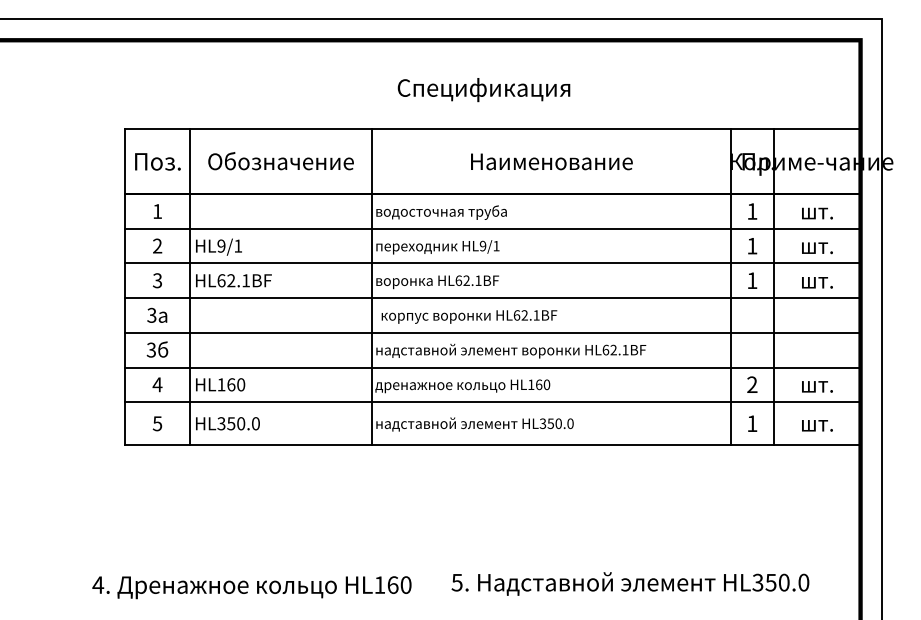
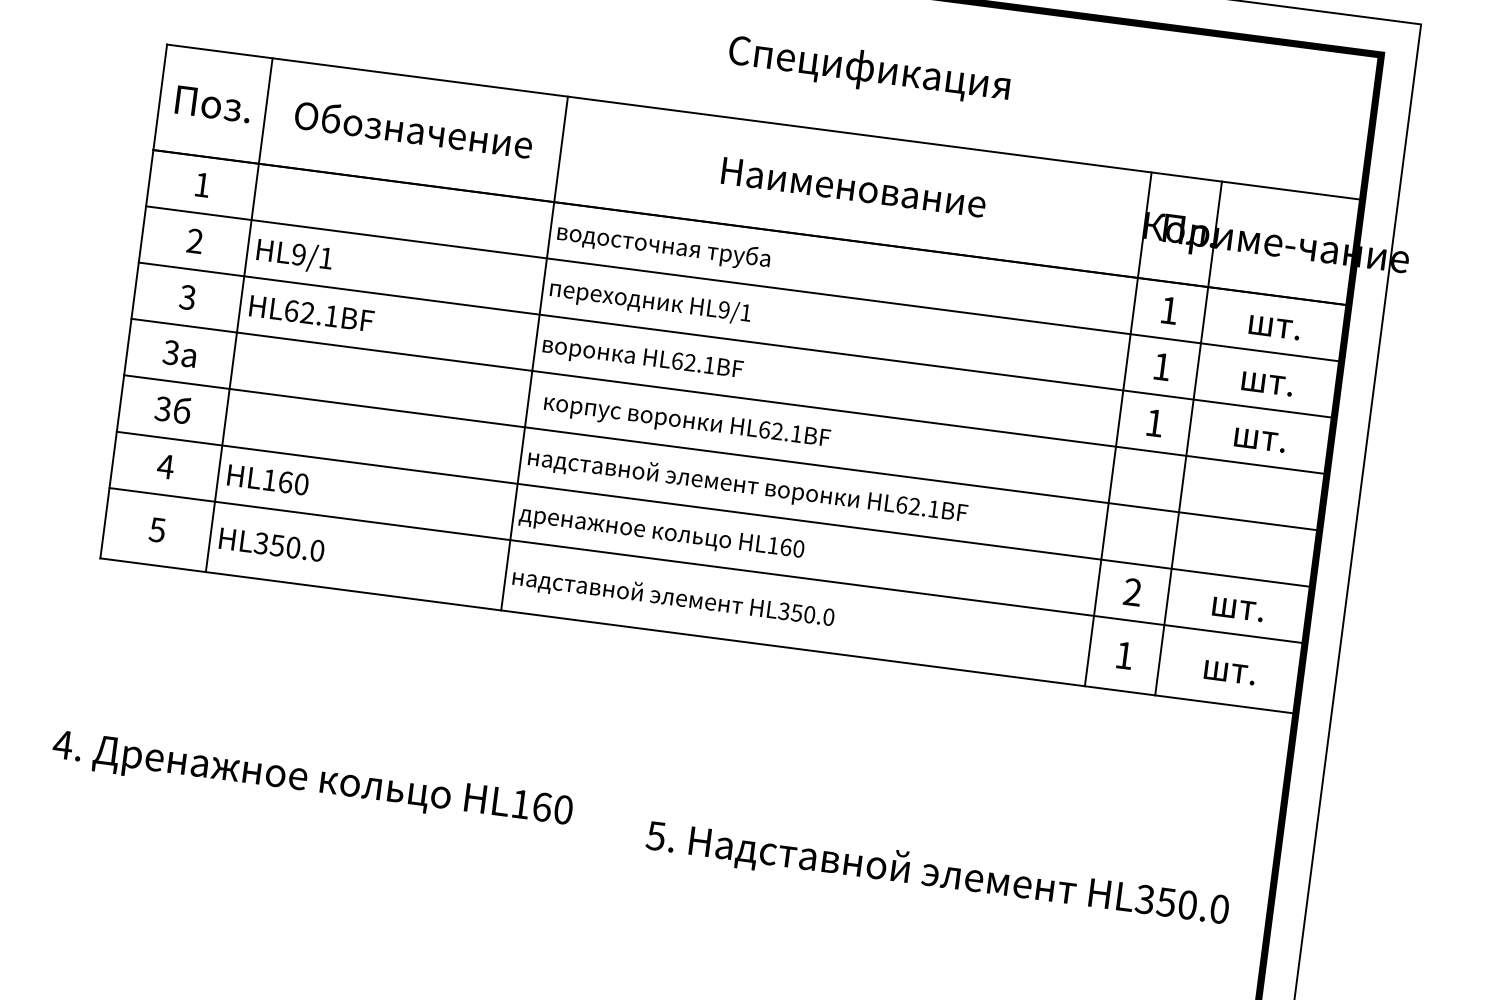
text: (483, 90) -> (868, 71), moved
text: (630, 583) -> (937, 873), moved
text: (251, 587) -> (311, 781), moved

